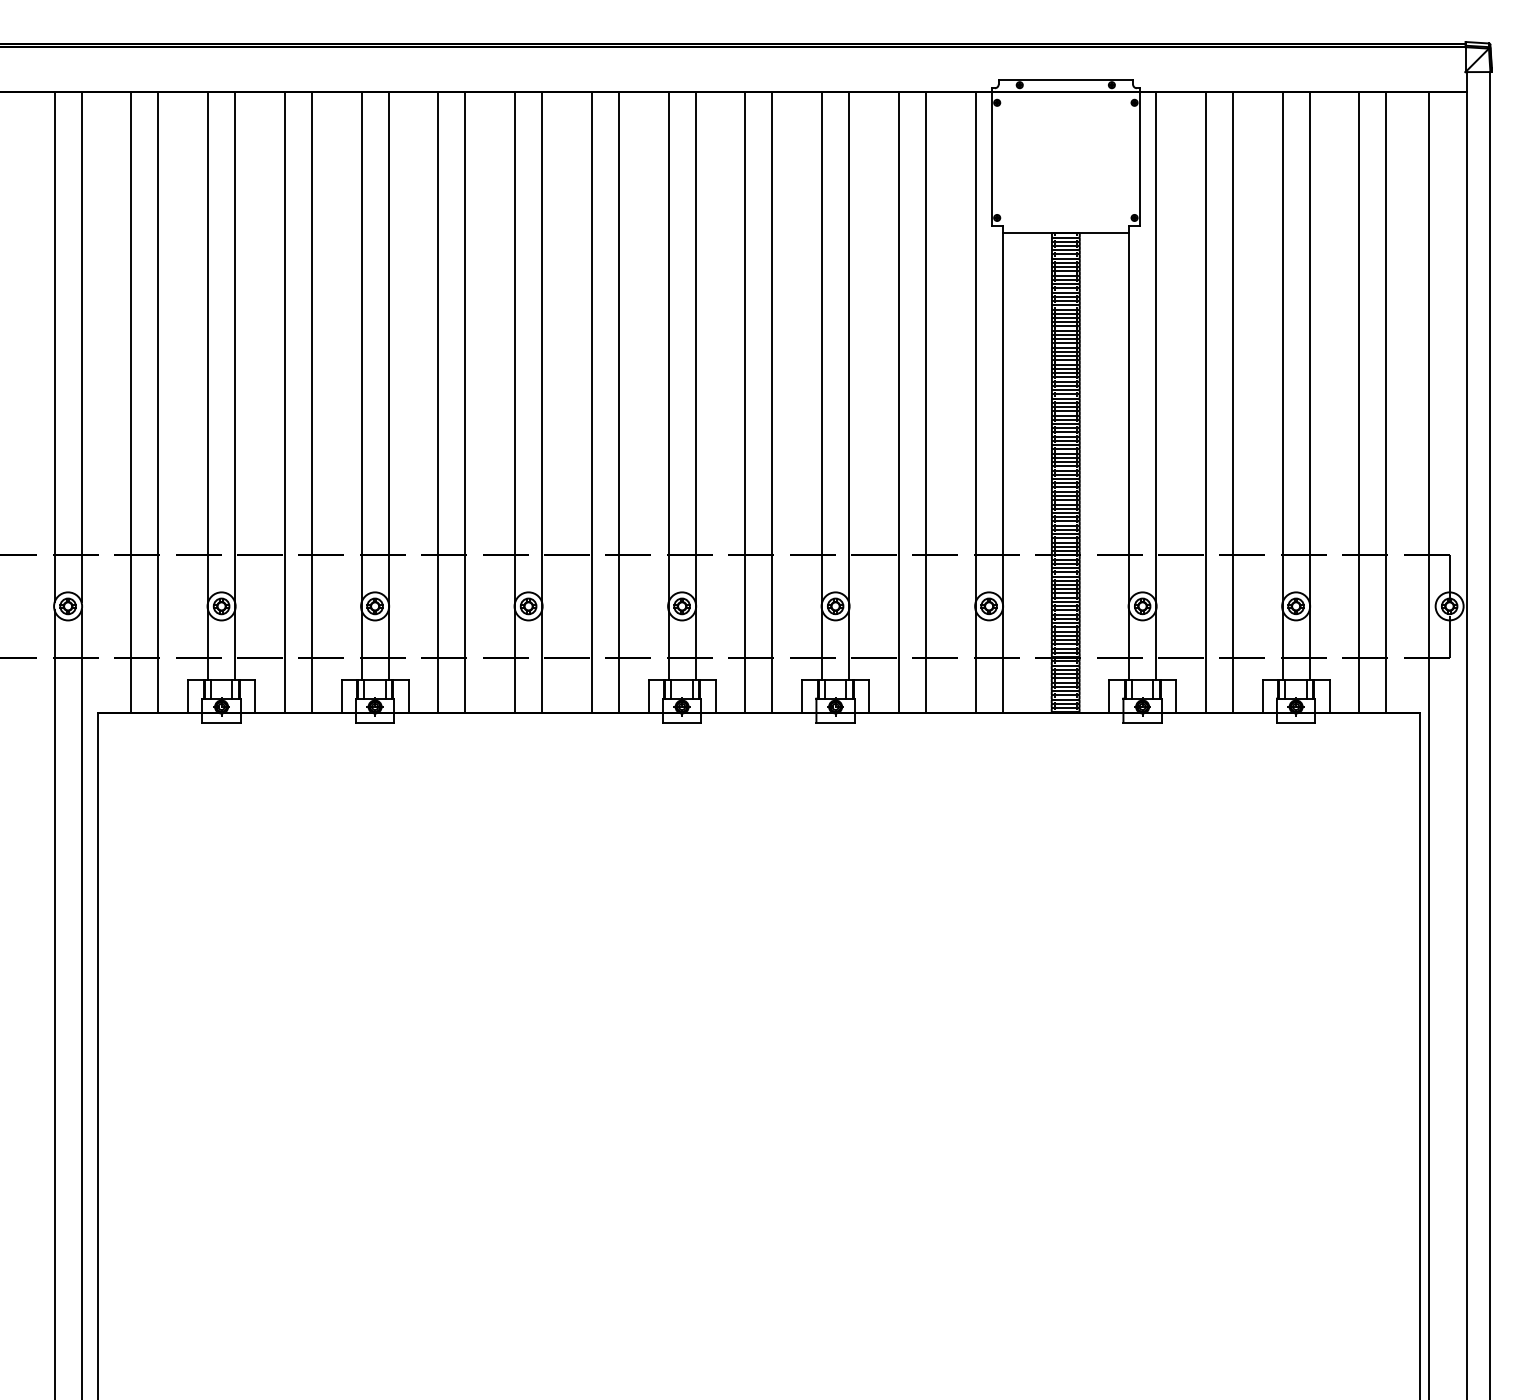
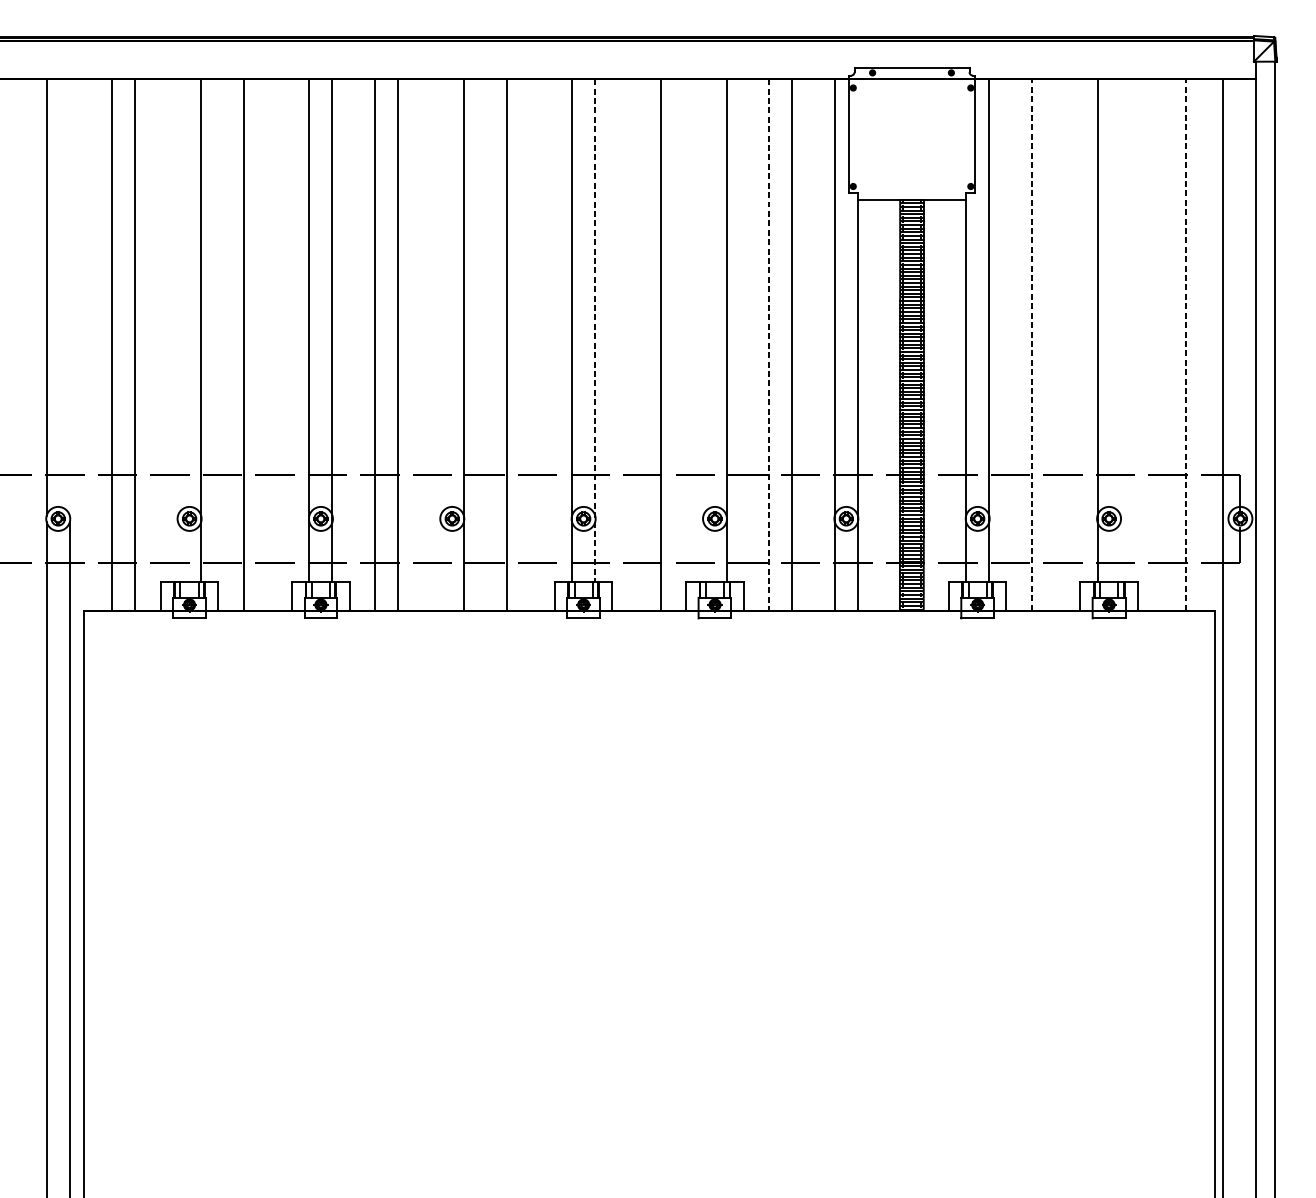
line: (81, 347) -> (69, 297), removed
line: (208, 386) -> (178, 330), removed
line: (695, 386) -> (595, 330), solid -> dashed
line: (822, 386) -> (703, 330), removed
line: (1309, 386) -> (1120, 330), removed
line: (311, 402) -> (266, 344), removed
line: (515, 402) -> (441, 344), removed
line: (618, 402) -> (529, 344), removed
line: (745, 402) -> (637, 344), removed
line: (1205, 402) -> (1031, 344), solid -> dashed
line: (1232, 402) -> (1054, 344), removed
line: (1359, 402) -> (1163, 344), removed
line: (1386, 402) -> (1186, 344), solid -> dashed
line: (898, 403) -> (768, 345), solid -> dashed

